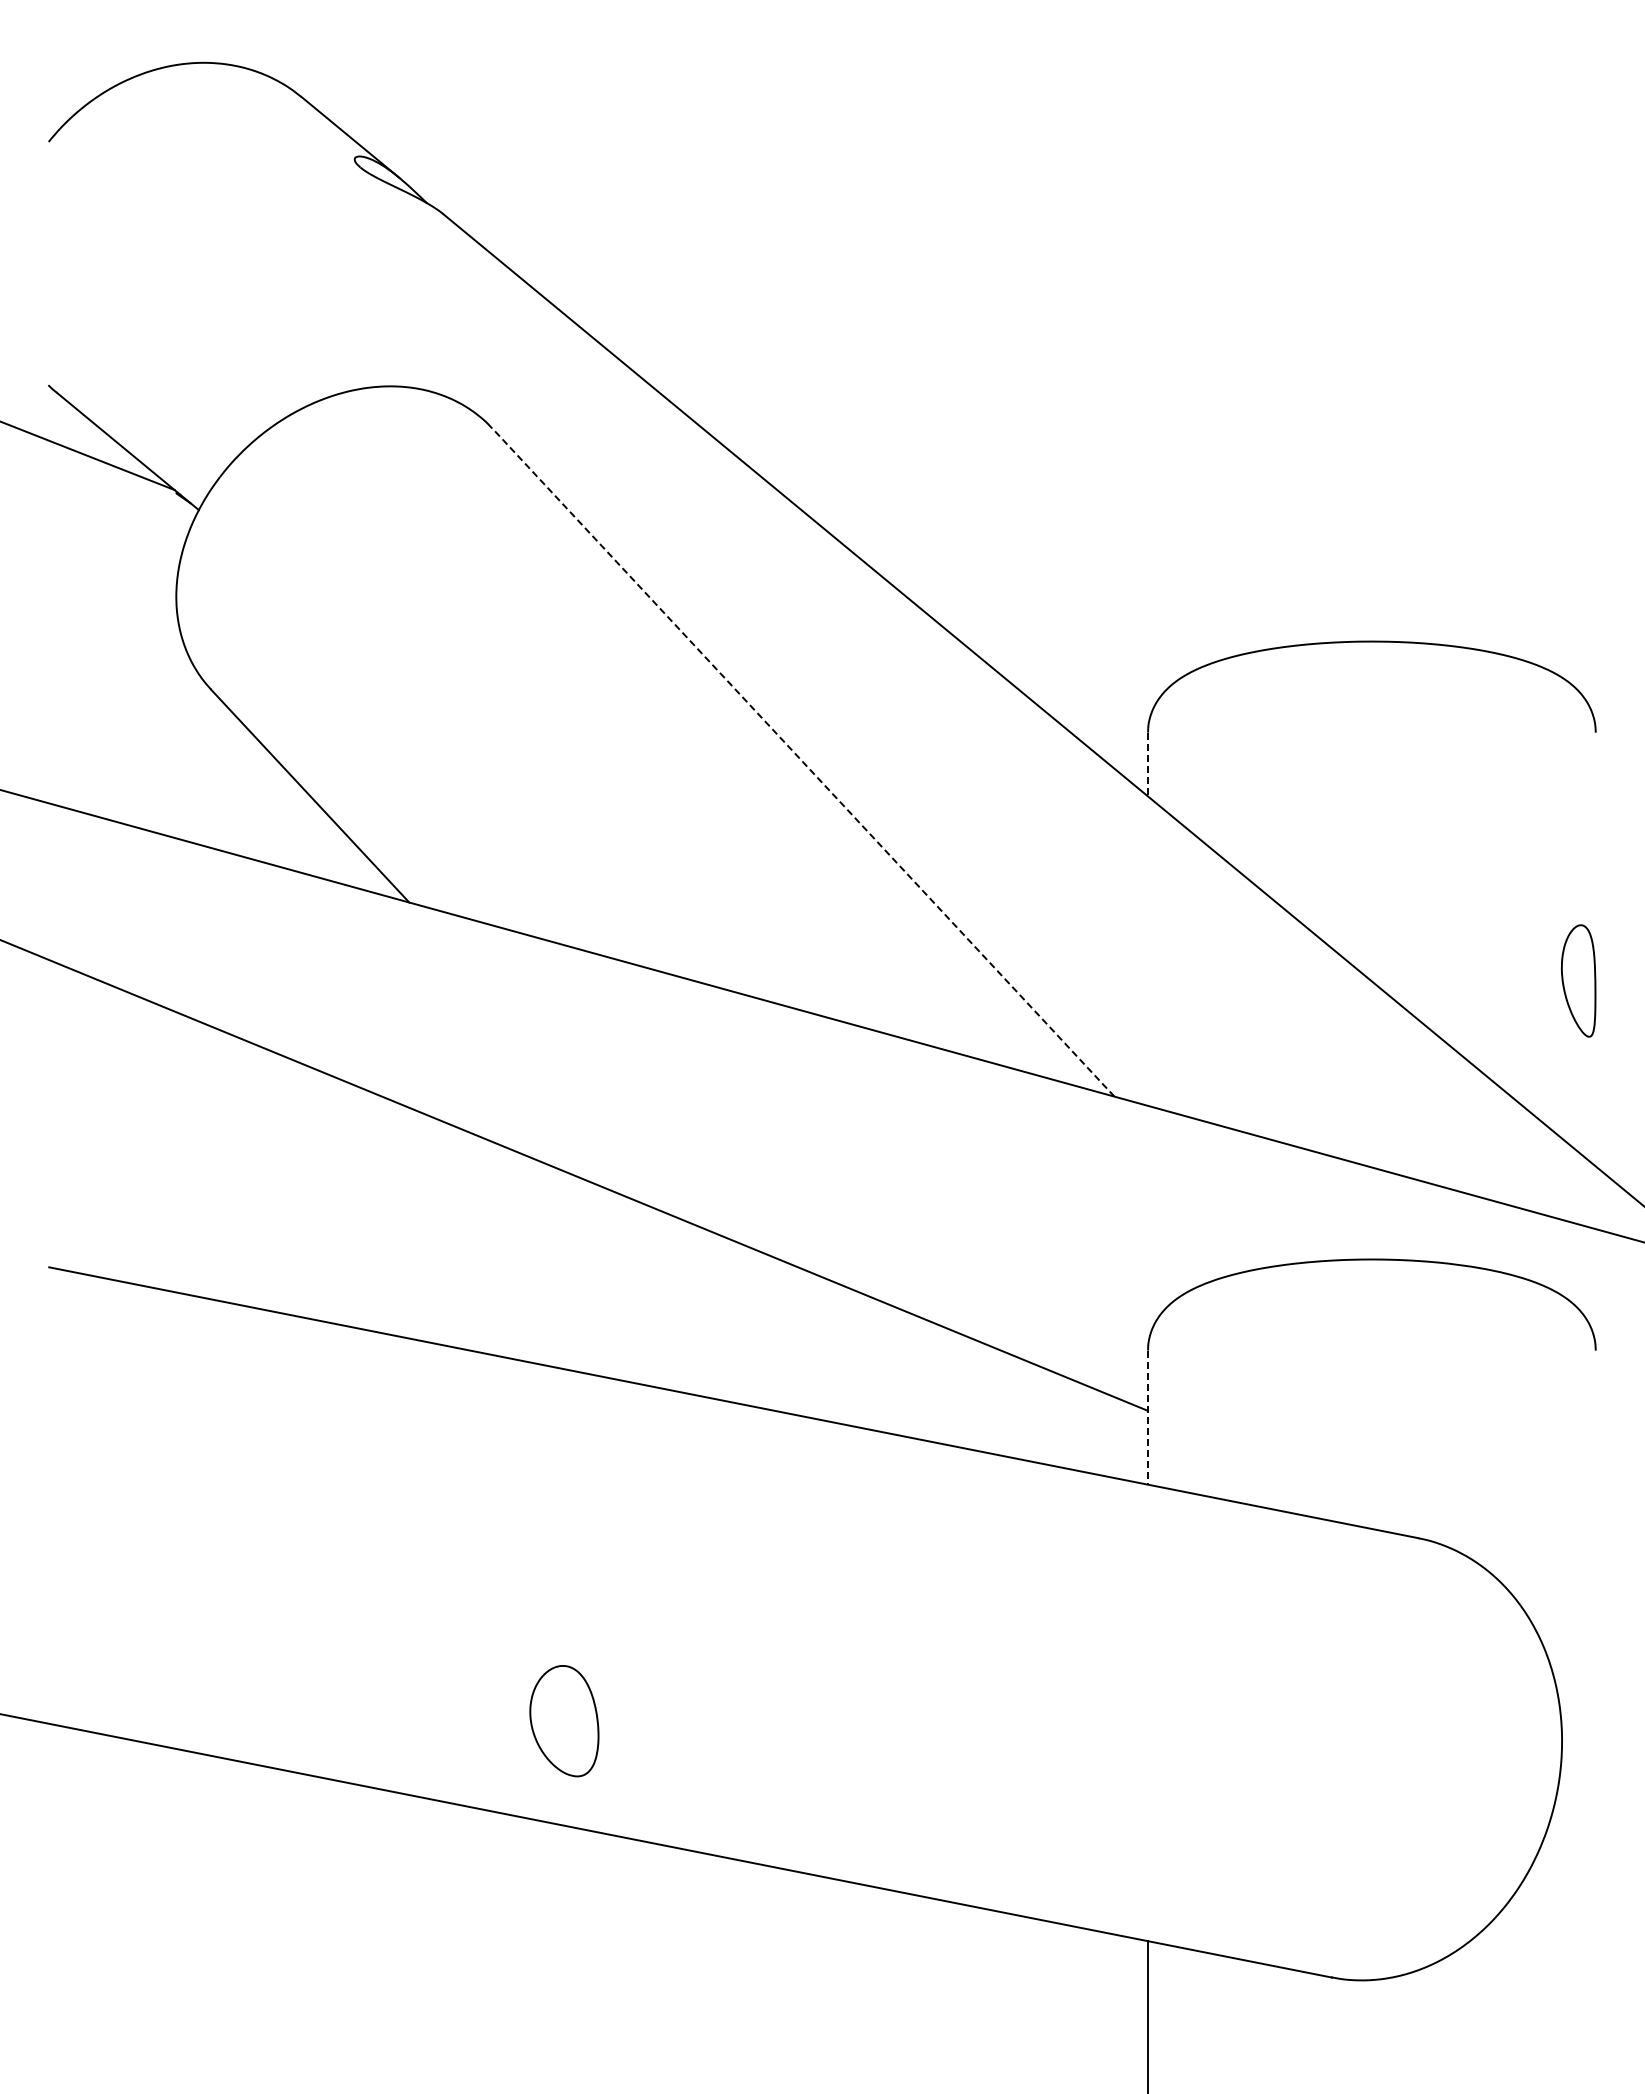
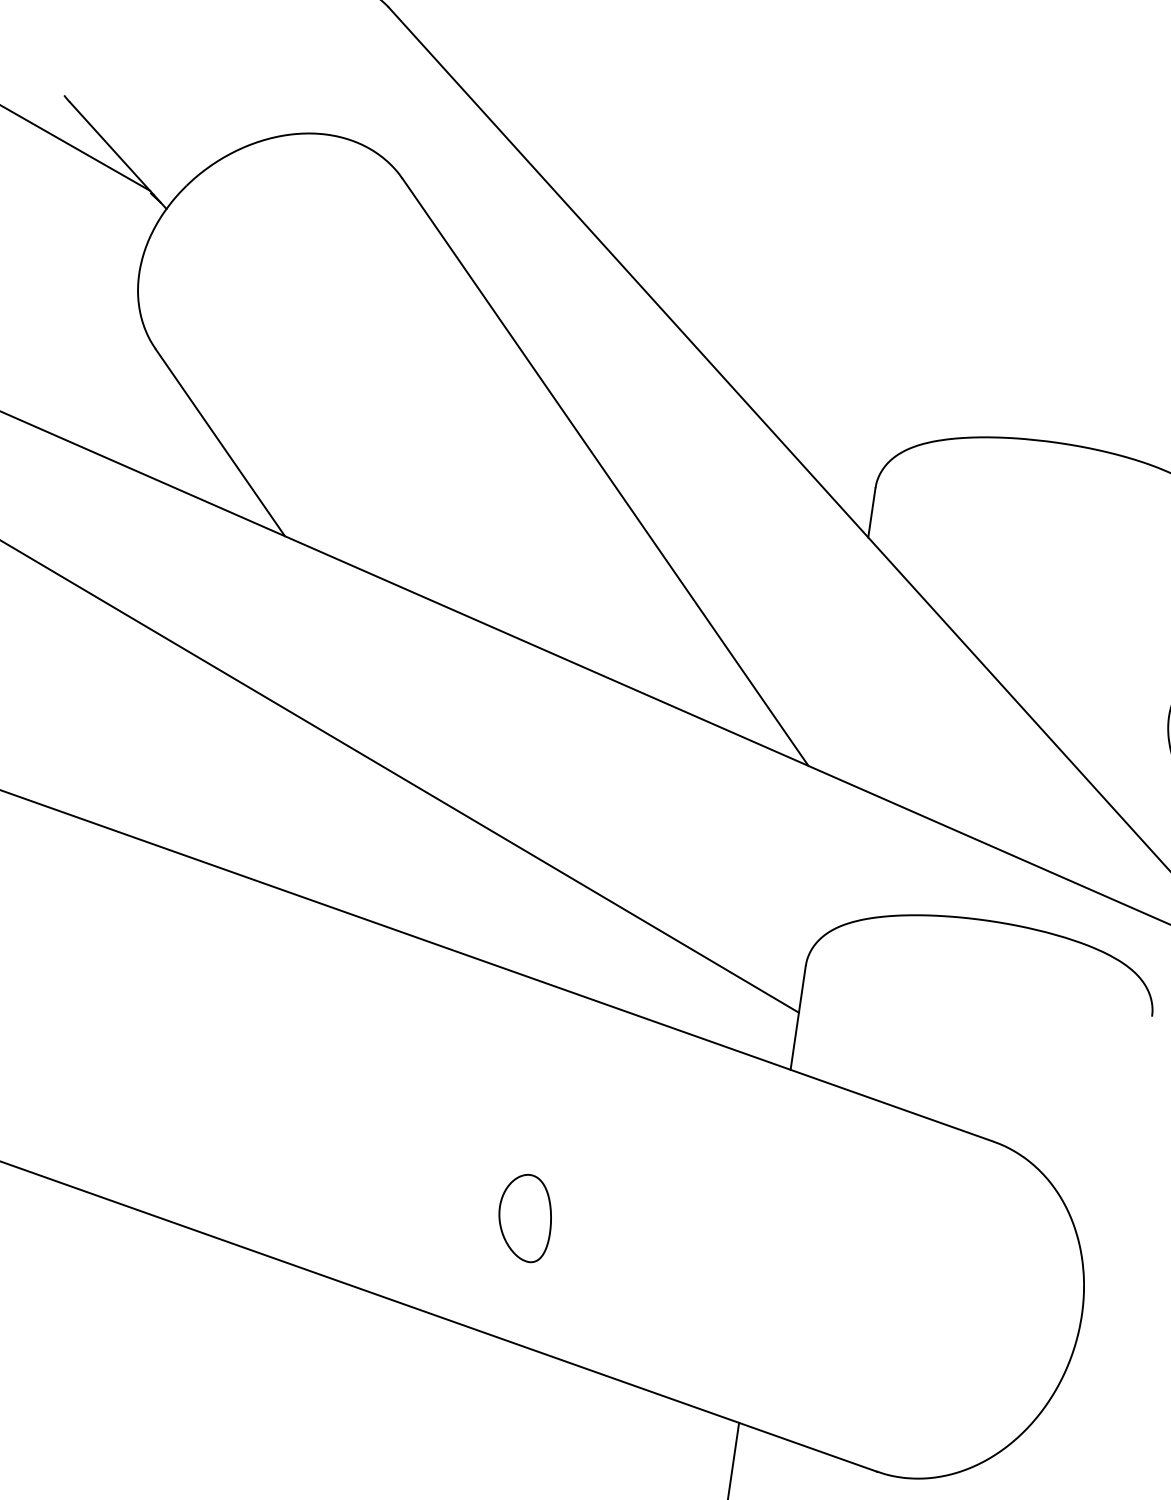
line: (803, 762) -> (605, 472), dashed -> solid
line: (1147, 764) -> (871, 512), dashed -> solid
line: (1147, 1418) -> (797, 1018), dashed -> solid
part: (564, 1721) -> (525, 1218), moved

